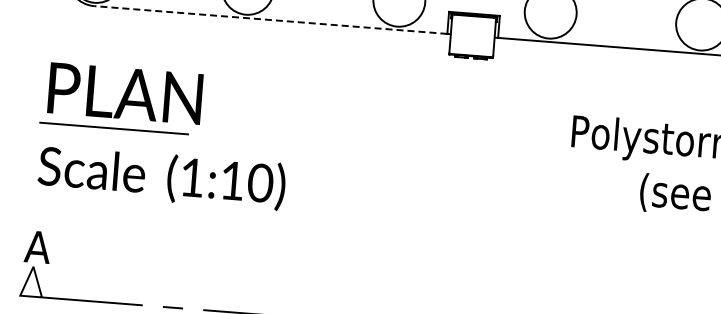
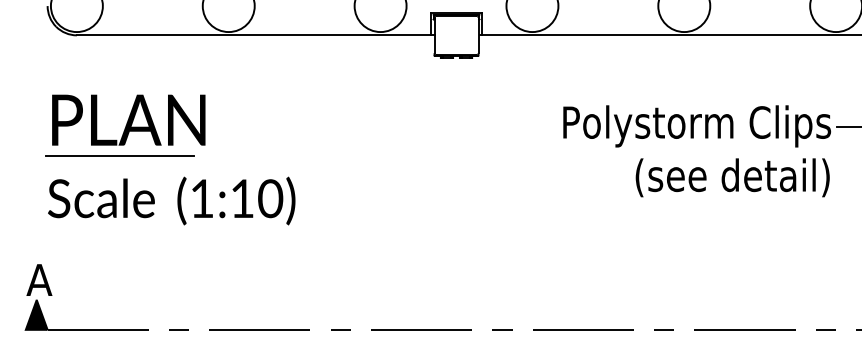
line: (270, 20) -> (253, 35), dashed -> solid
part: (163, 136) -> (170, 159), moved
fill: (32, 281) -> (36, 314), added

